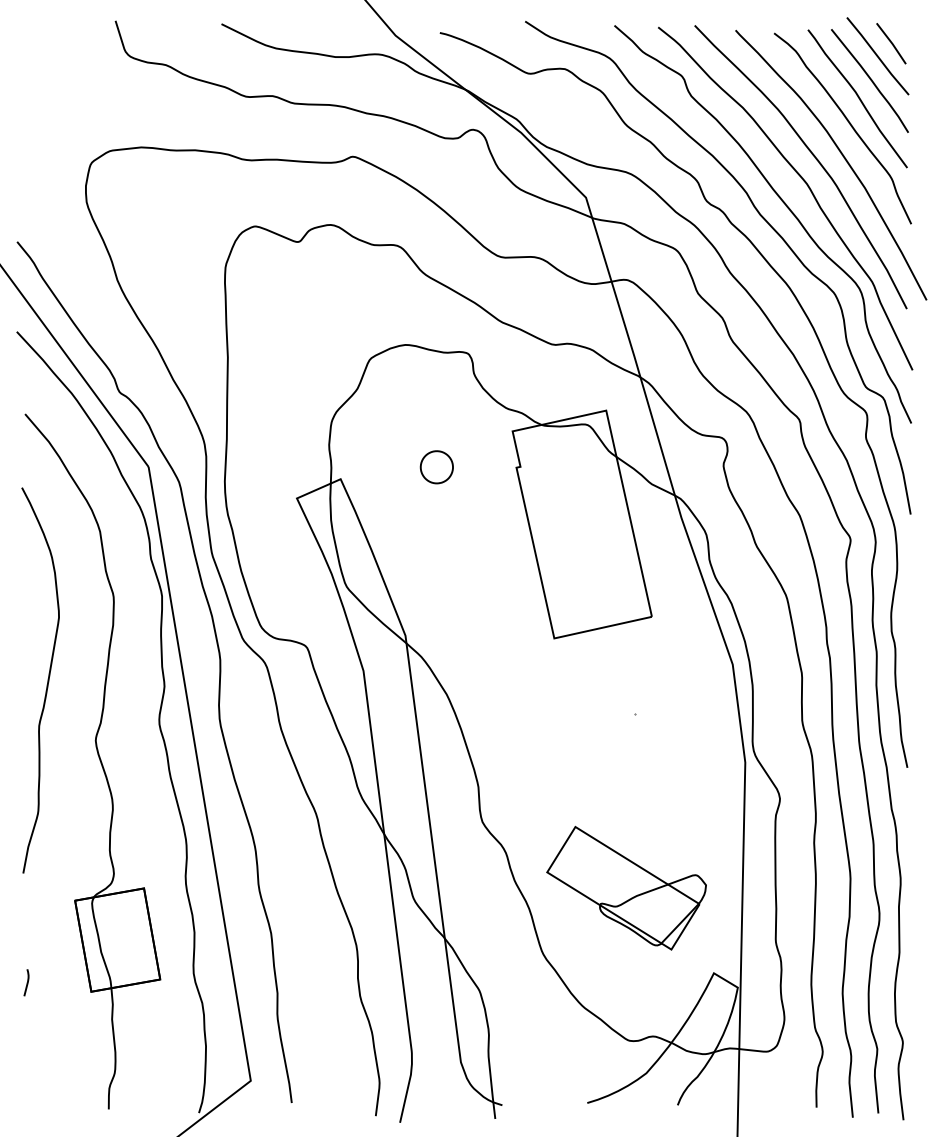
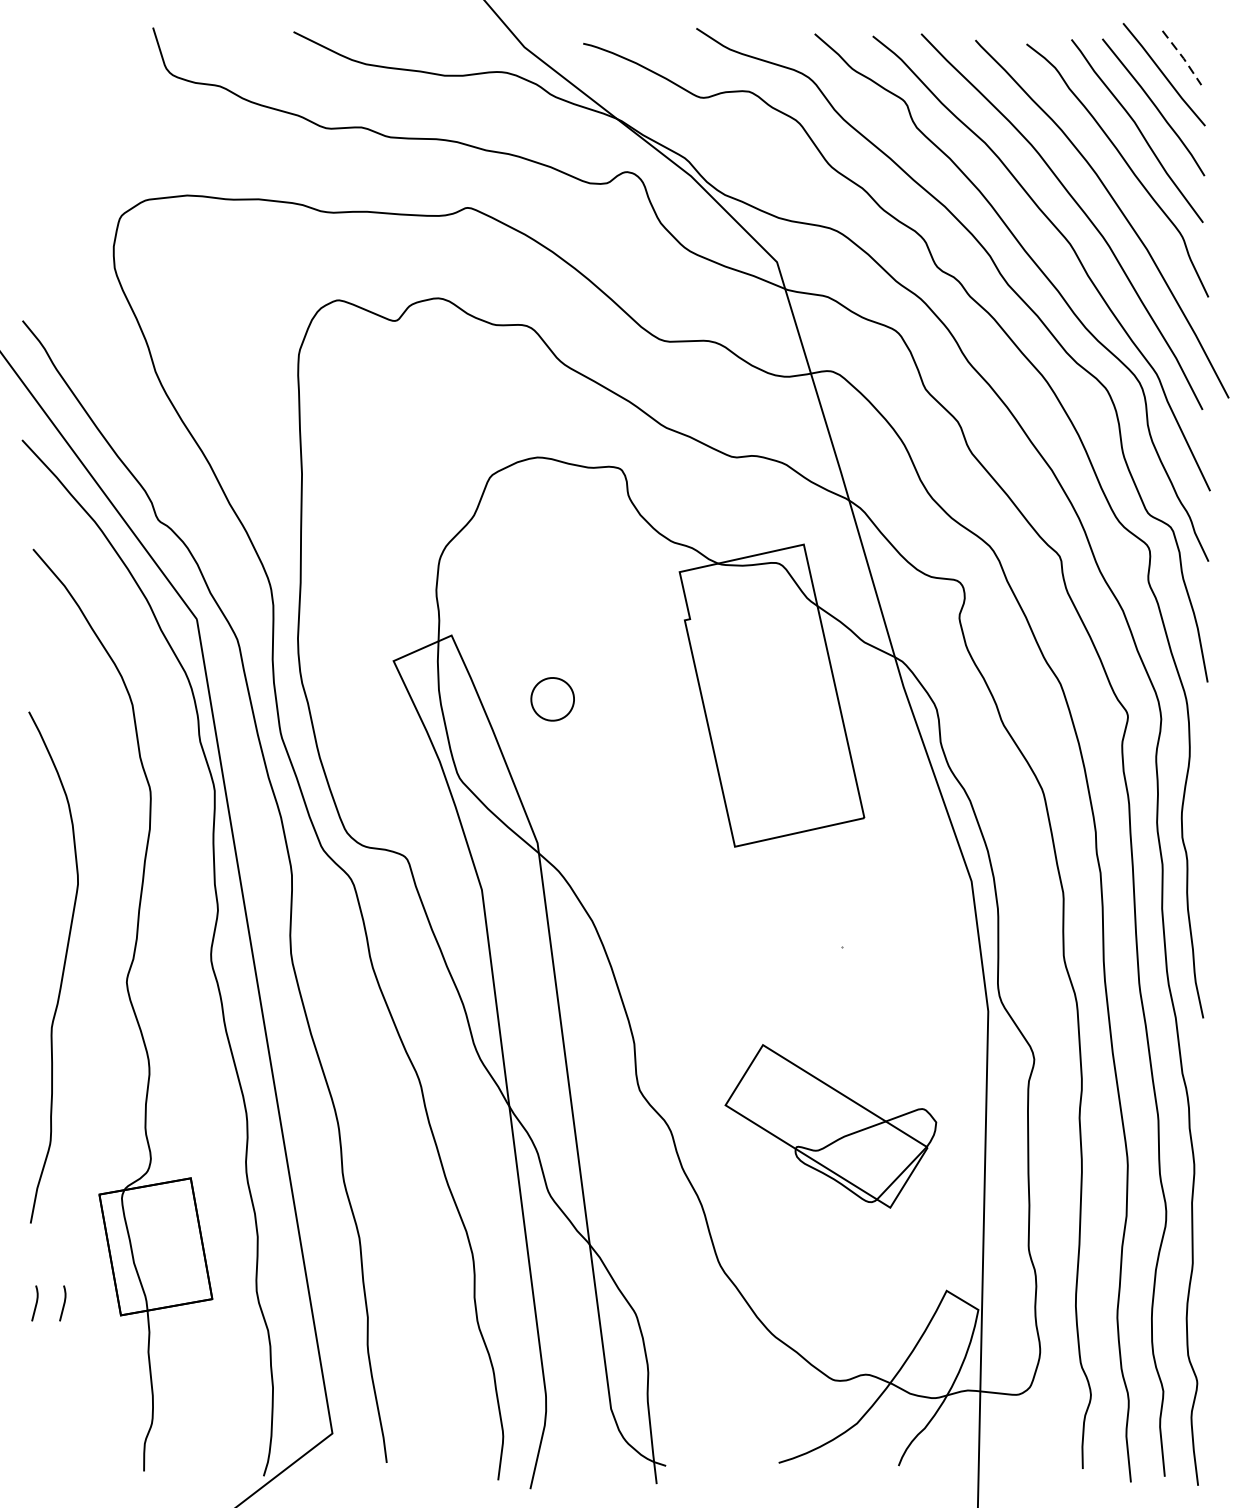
line: (892, 44) -> (1183, 59), solid -> dashed
part: (436, 467) -> (552, 699), moved
curve: (47, 680) -> (62, 967), moved
part: (626, 887) -> (830, 1125), moved
curve: (47, 982) -> (62, 1303), added

